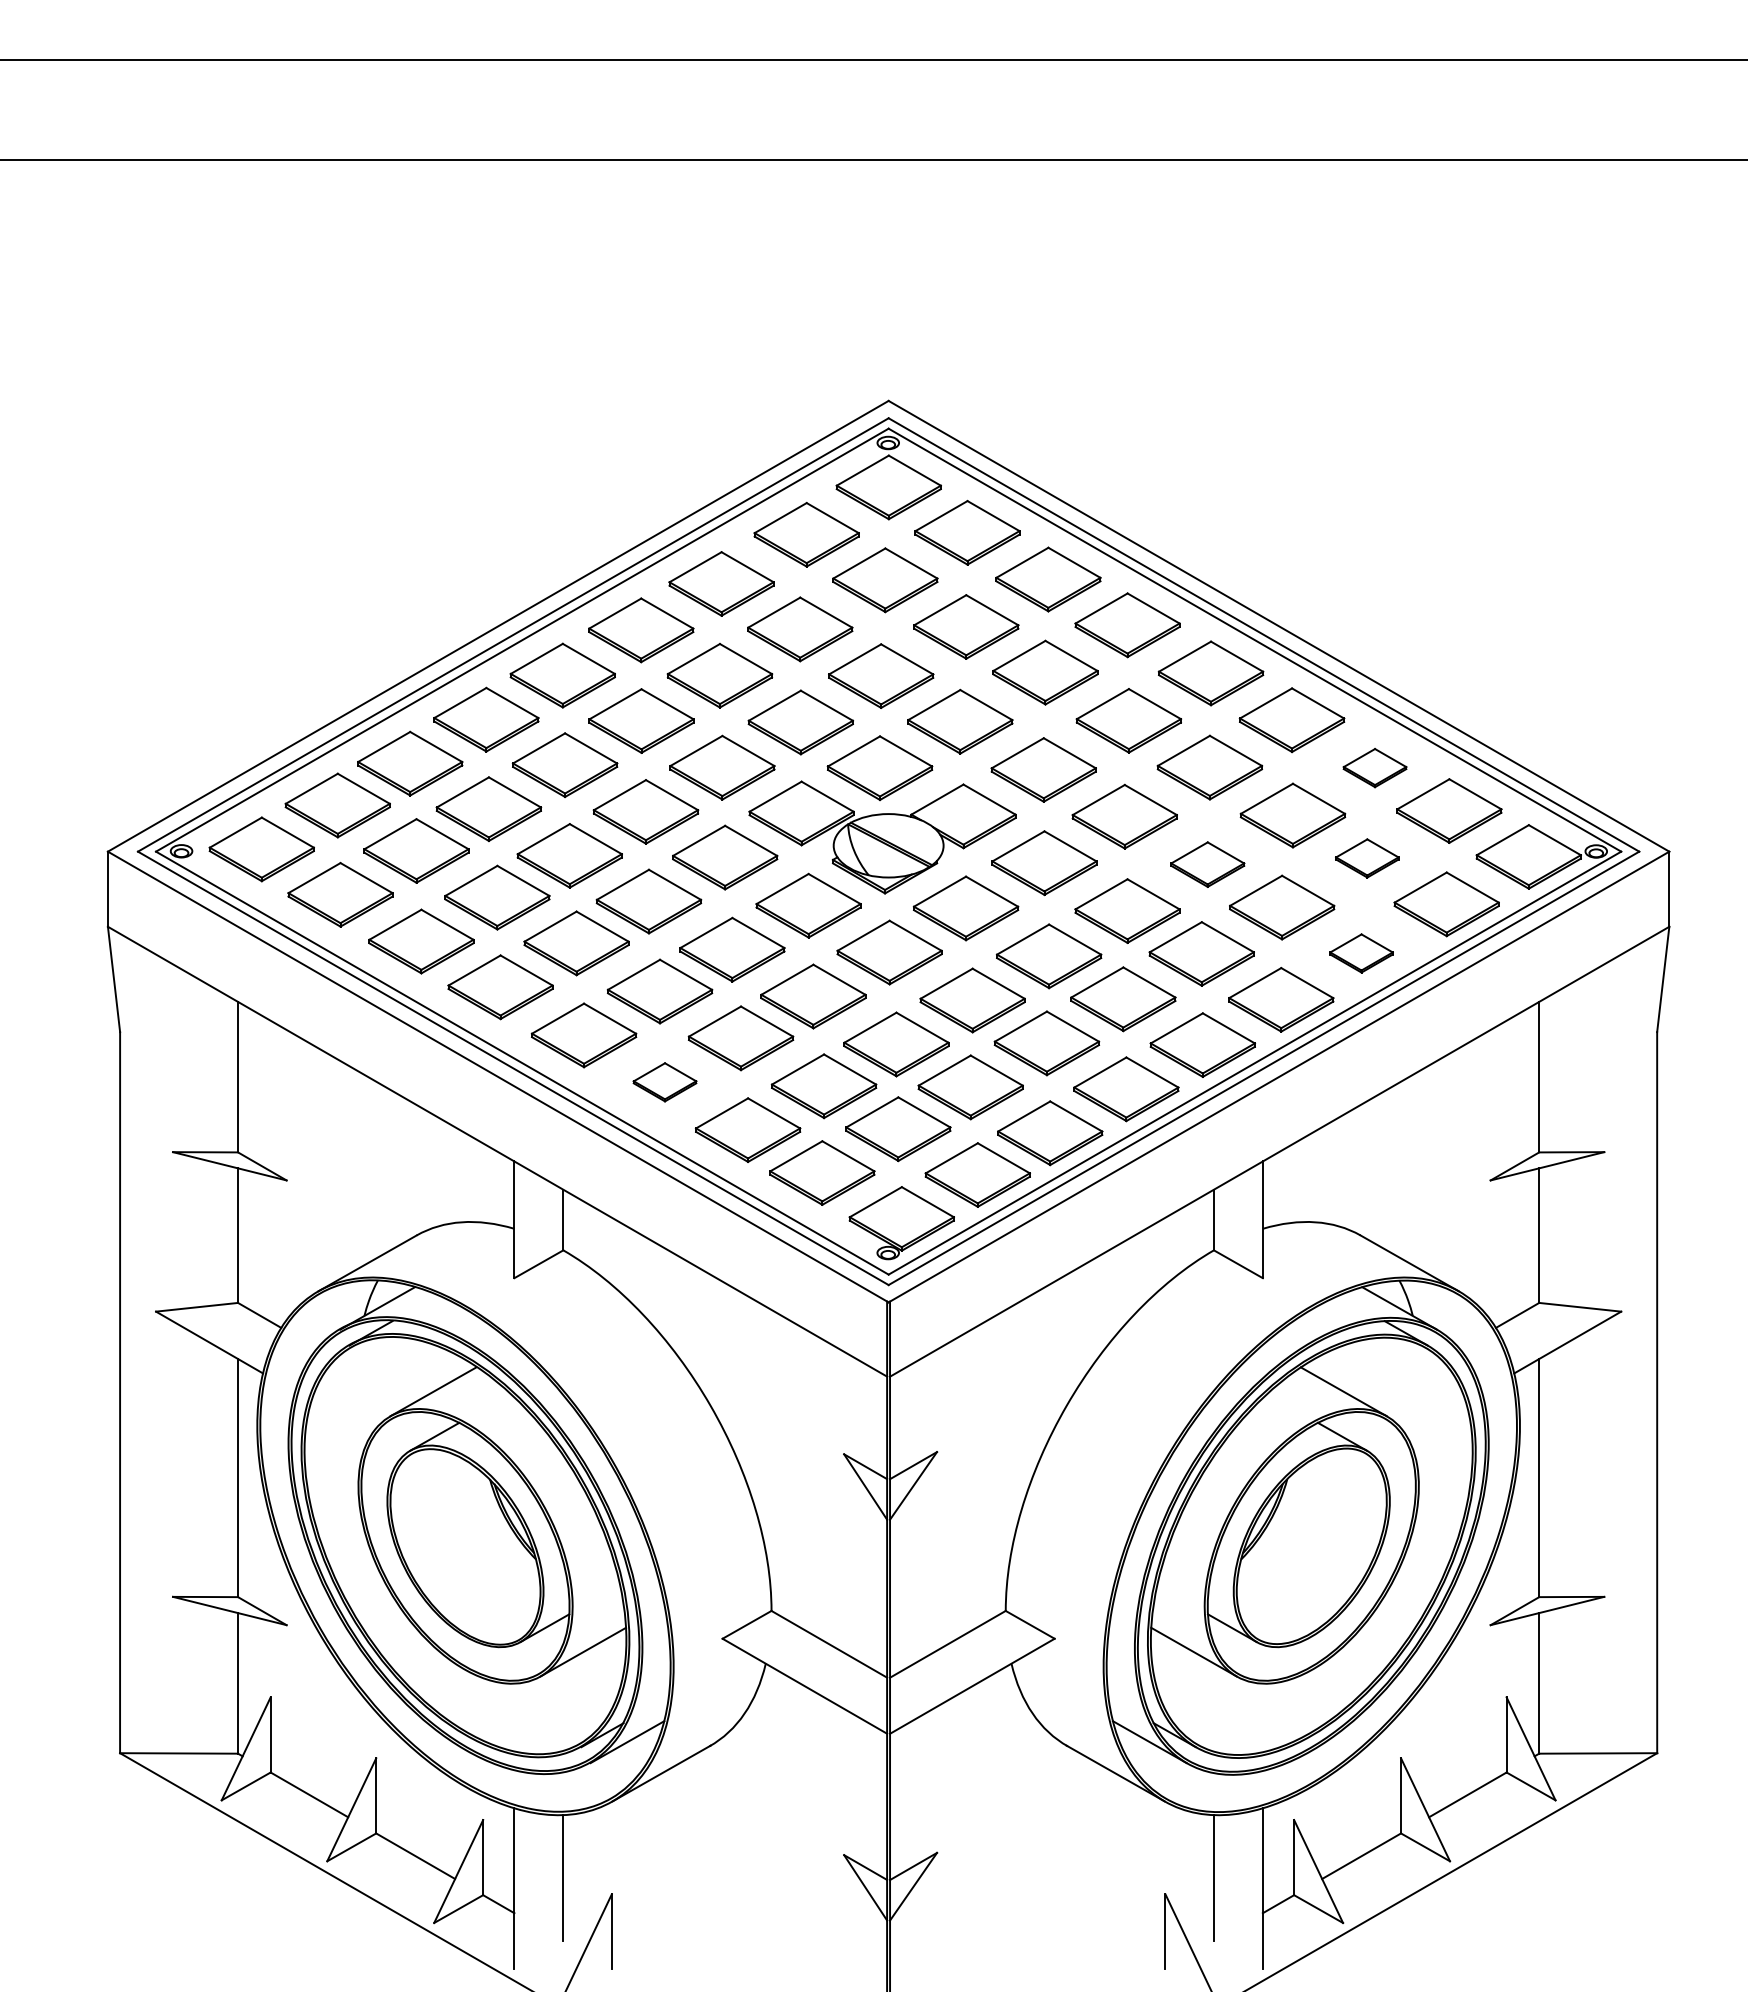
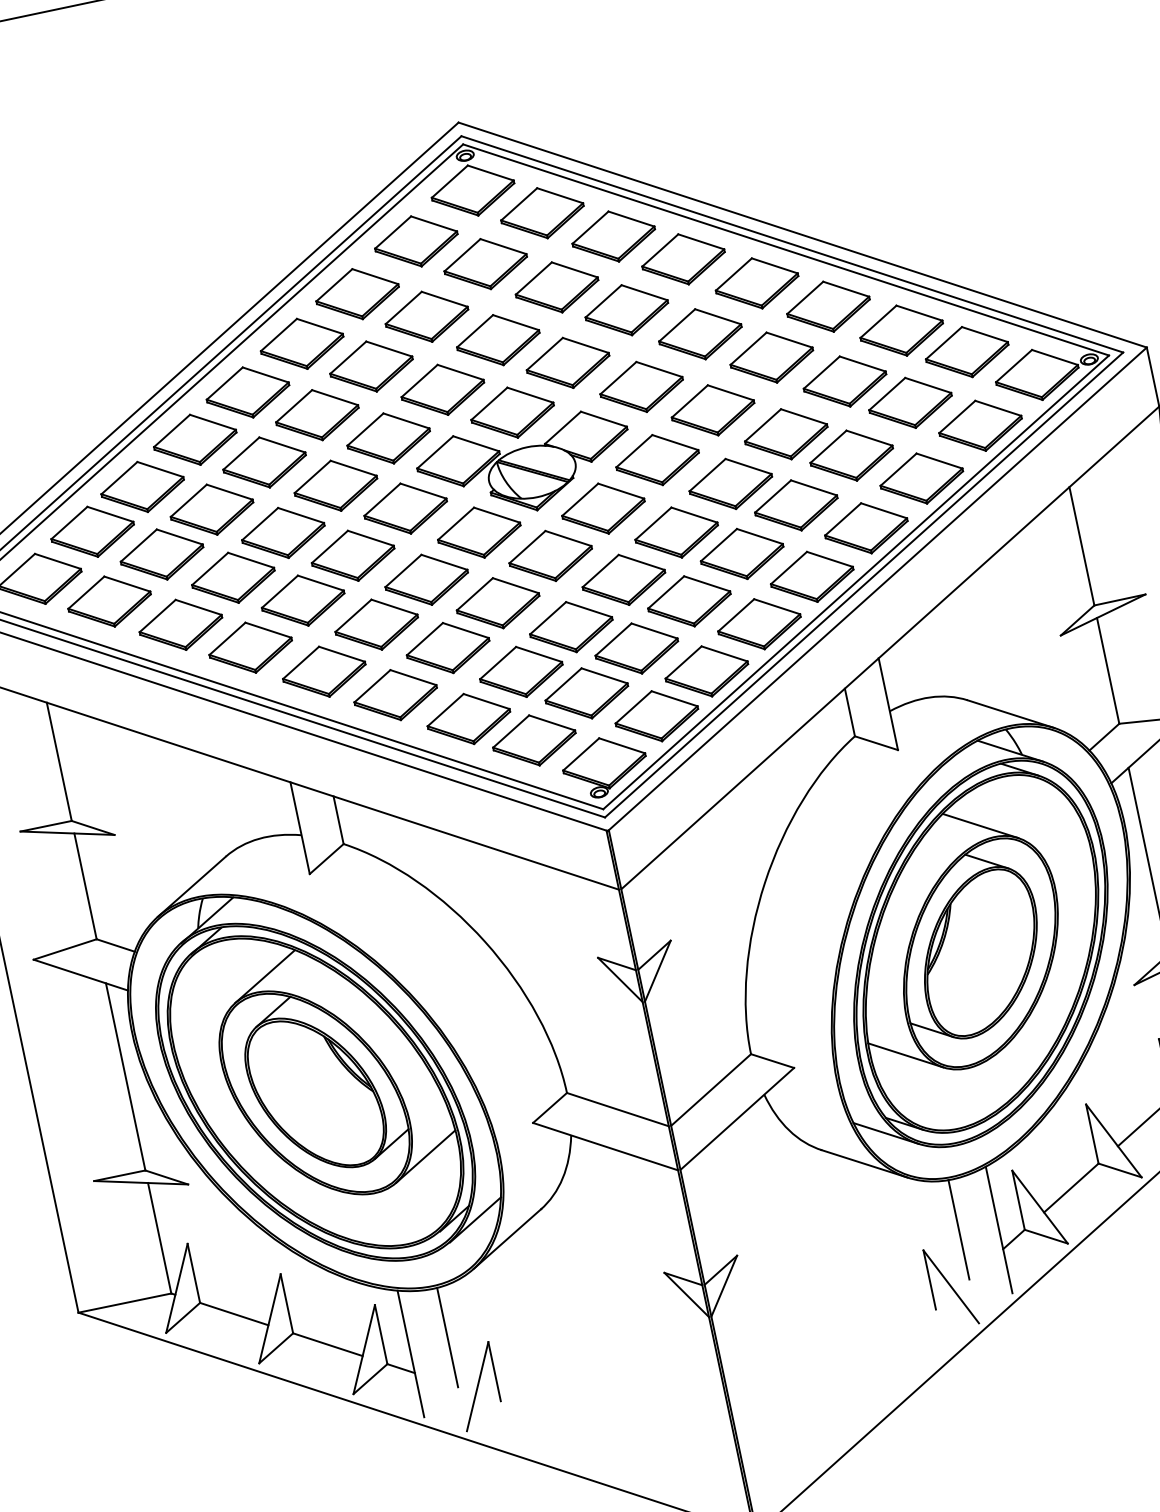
part: (1374, 767) -> (901, 330), size x1.67
part: (1367, 858) -> (910, 402), size x1.67
part: (1207, 864) -> (785, 434), size x1.43
part: (1361, 953) -> (921, 478), size x1.67
part: (664, 1082) -> (395, 695), size x1.67

